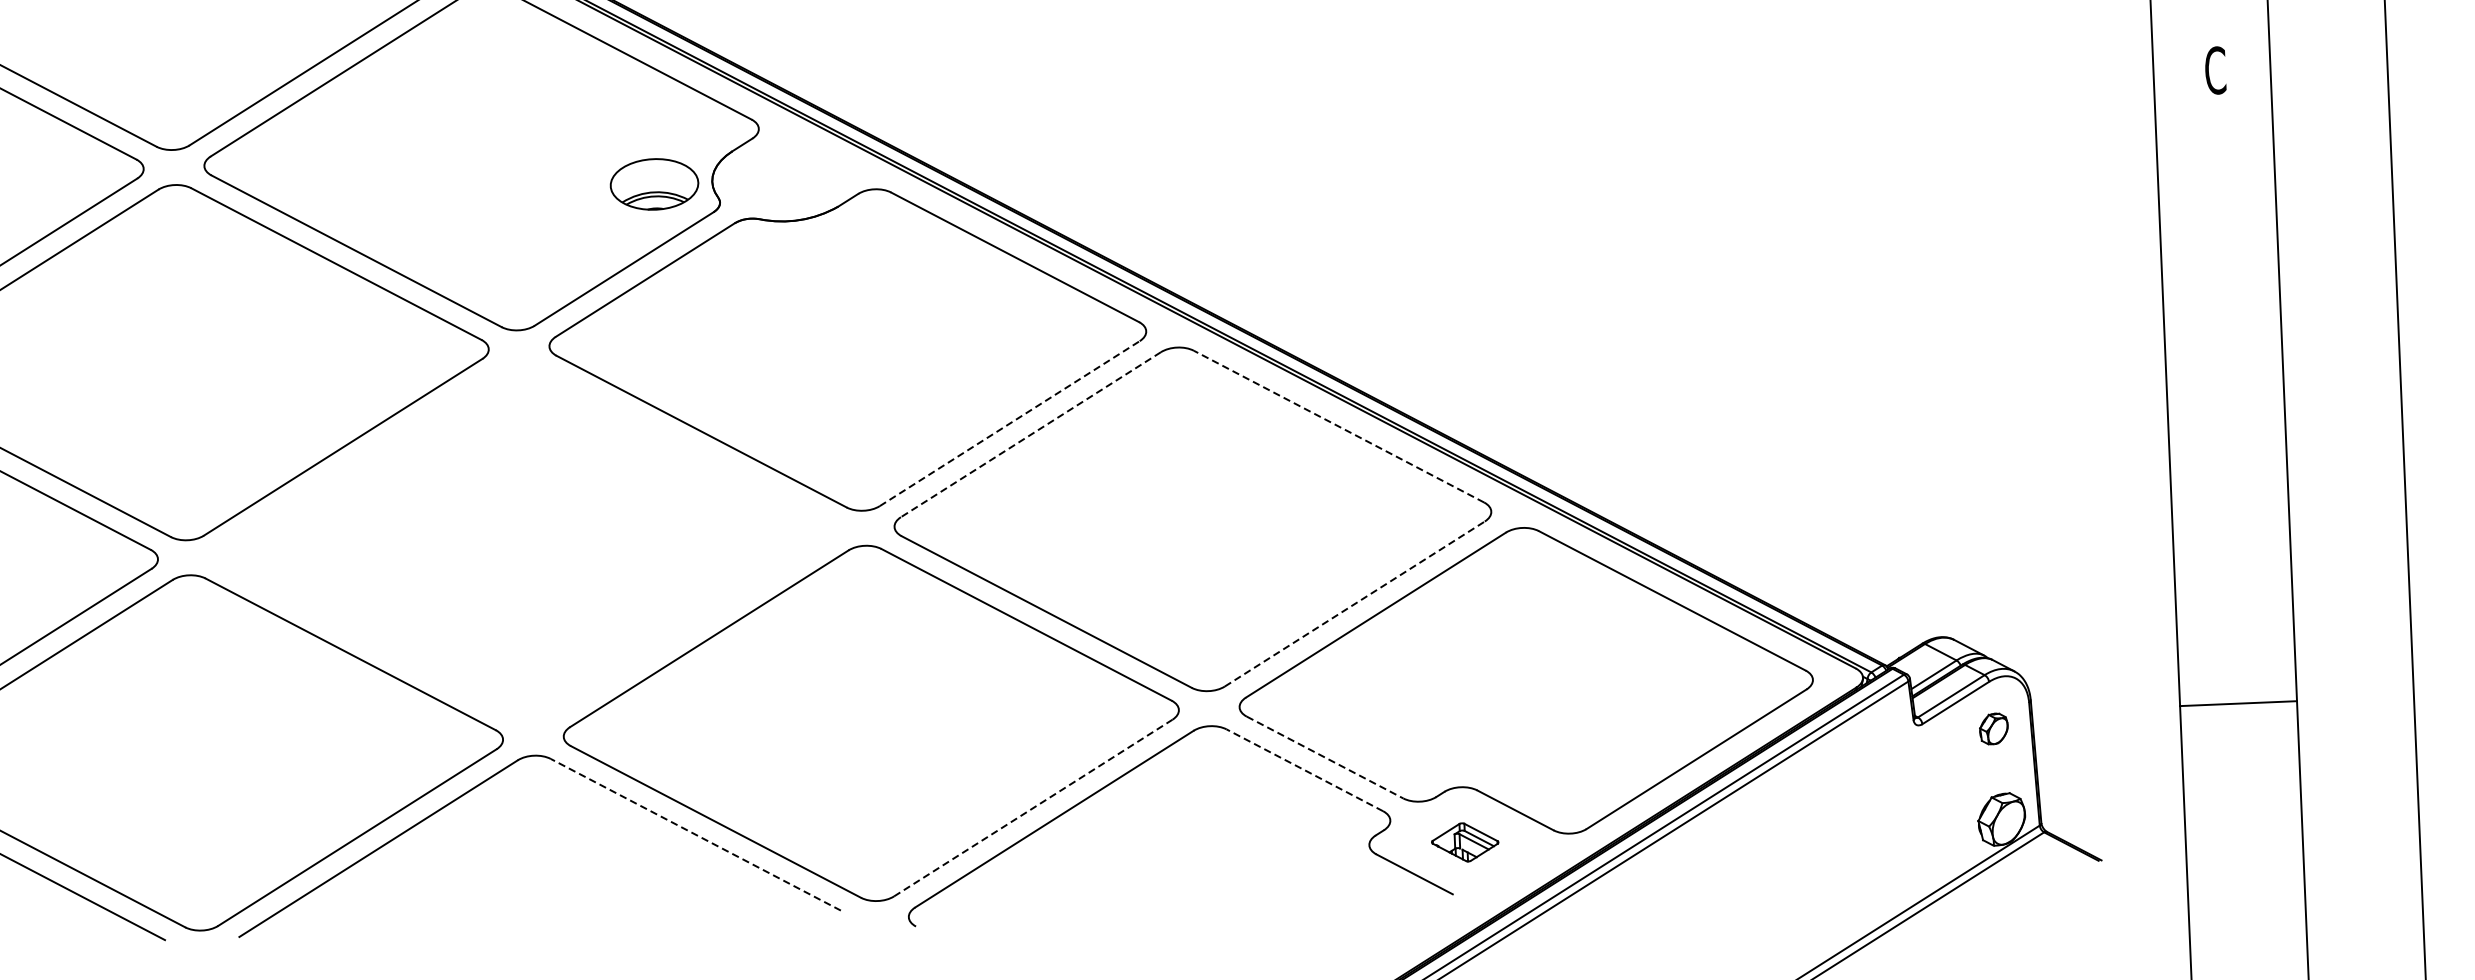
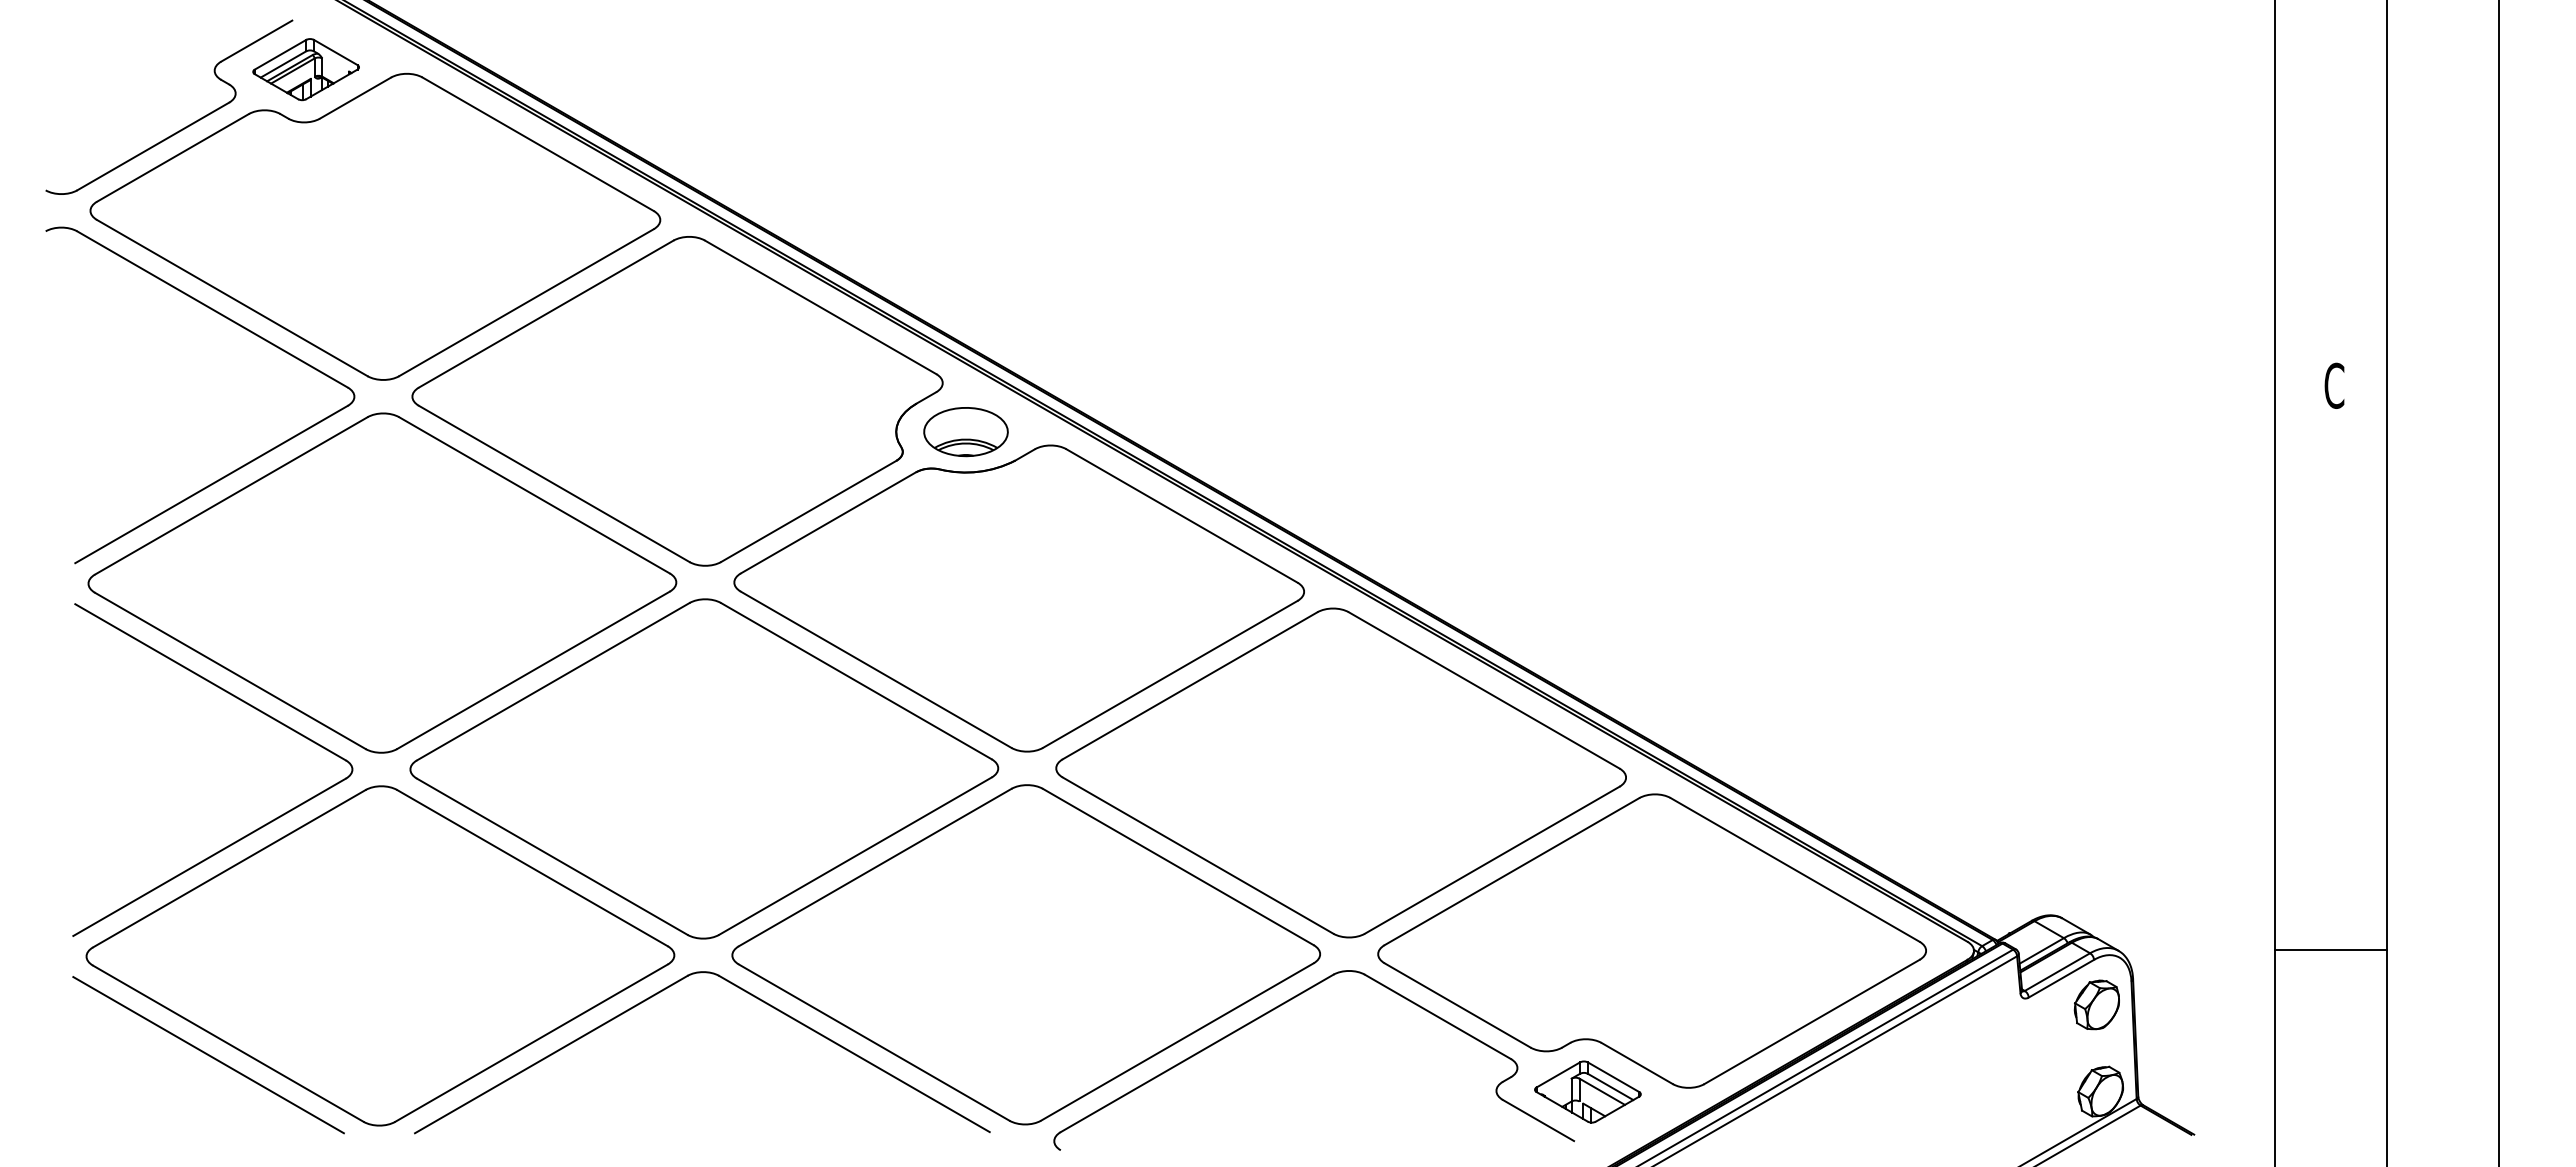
part: (653, 184) -> (965, 432), moved
line: (1009, 423) -> (1170, 674), dashed -> solid
line: (1338, 426) -> (1483, 690), dashed -> solid
line: (1031, 434) -> (1190, 685), dashed -> solid
part: (526, 542) -> (704, 768), added
line: (1355, 604) -> (1492, 860), dashed -> solid
line: (2237, 703) -> (2330, 949), moved
part: (1993, 728) -> (2096, 1004), size x1.67
line: (1325, 757) -> (1458, 1005), dashed -> solid
line: (1304, 769) -> (1437, 1016), dashed -> solid
line: (1033, 807) -> (1177, 1041), dashed -> solid
line: (695, 834) -> (854, 1053), dashed -> solid
part: (1464, 841) -> (1587, 1091), size x1.67

